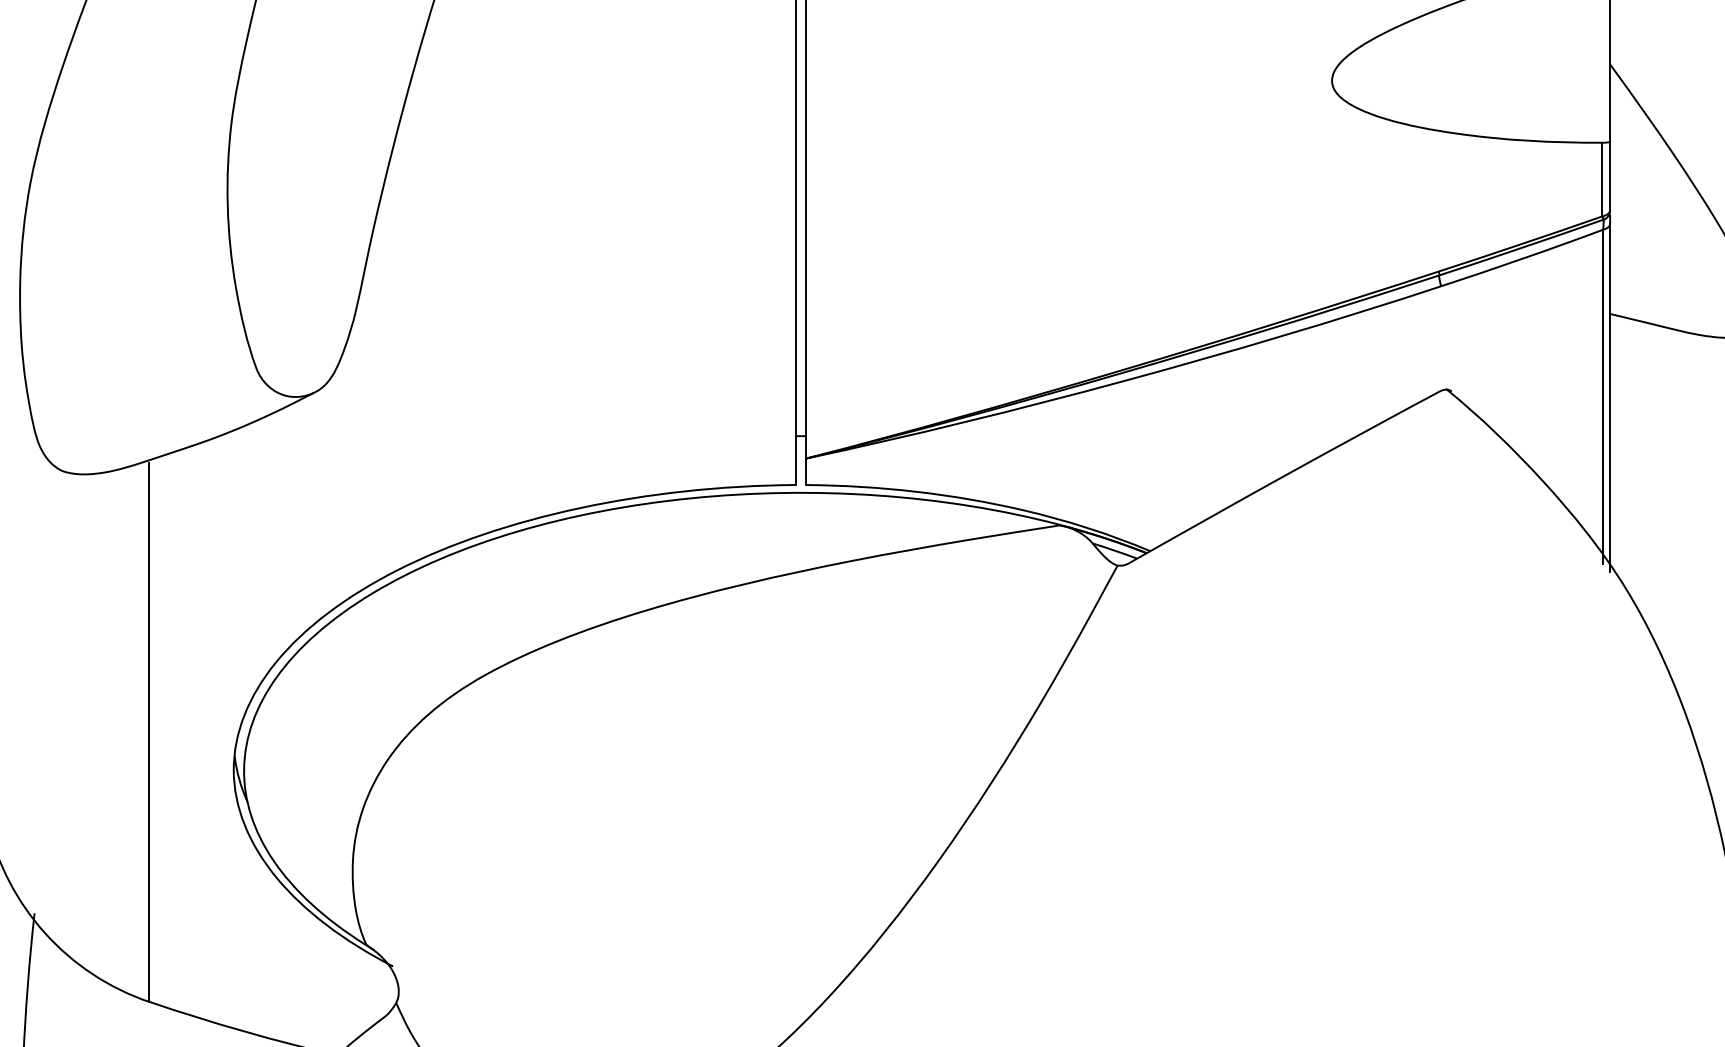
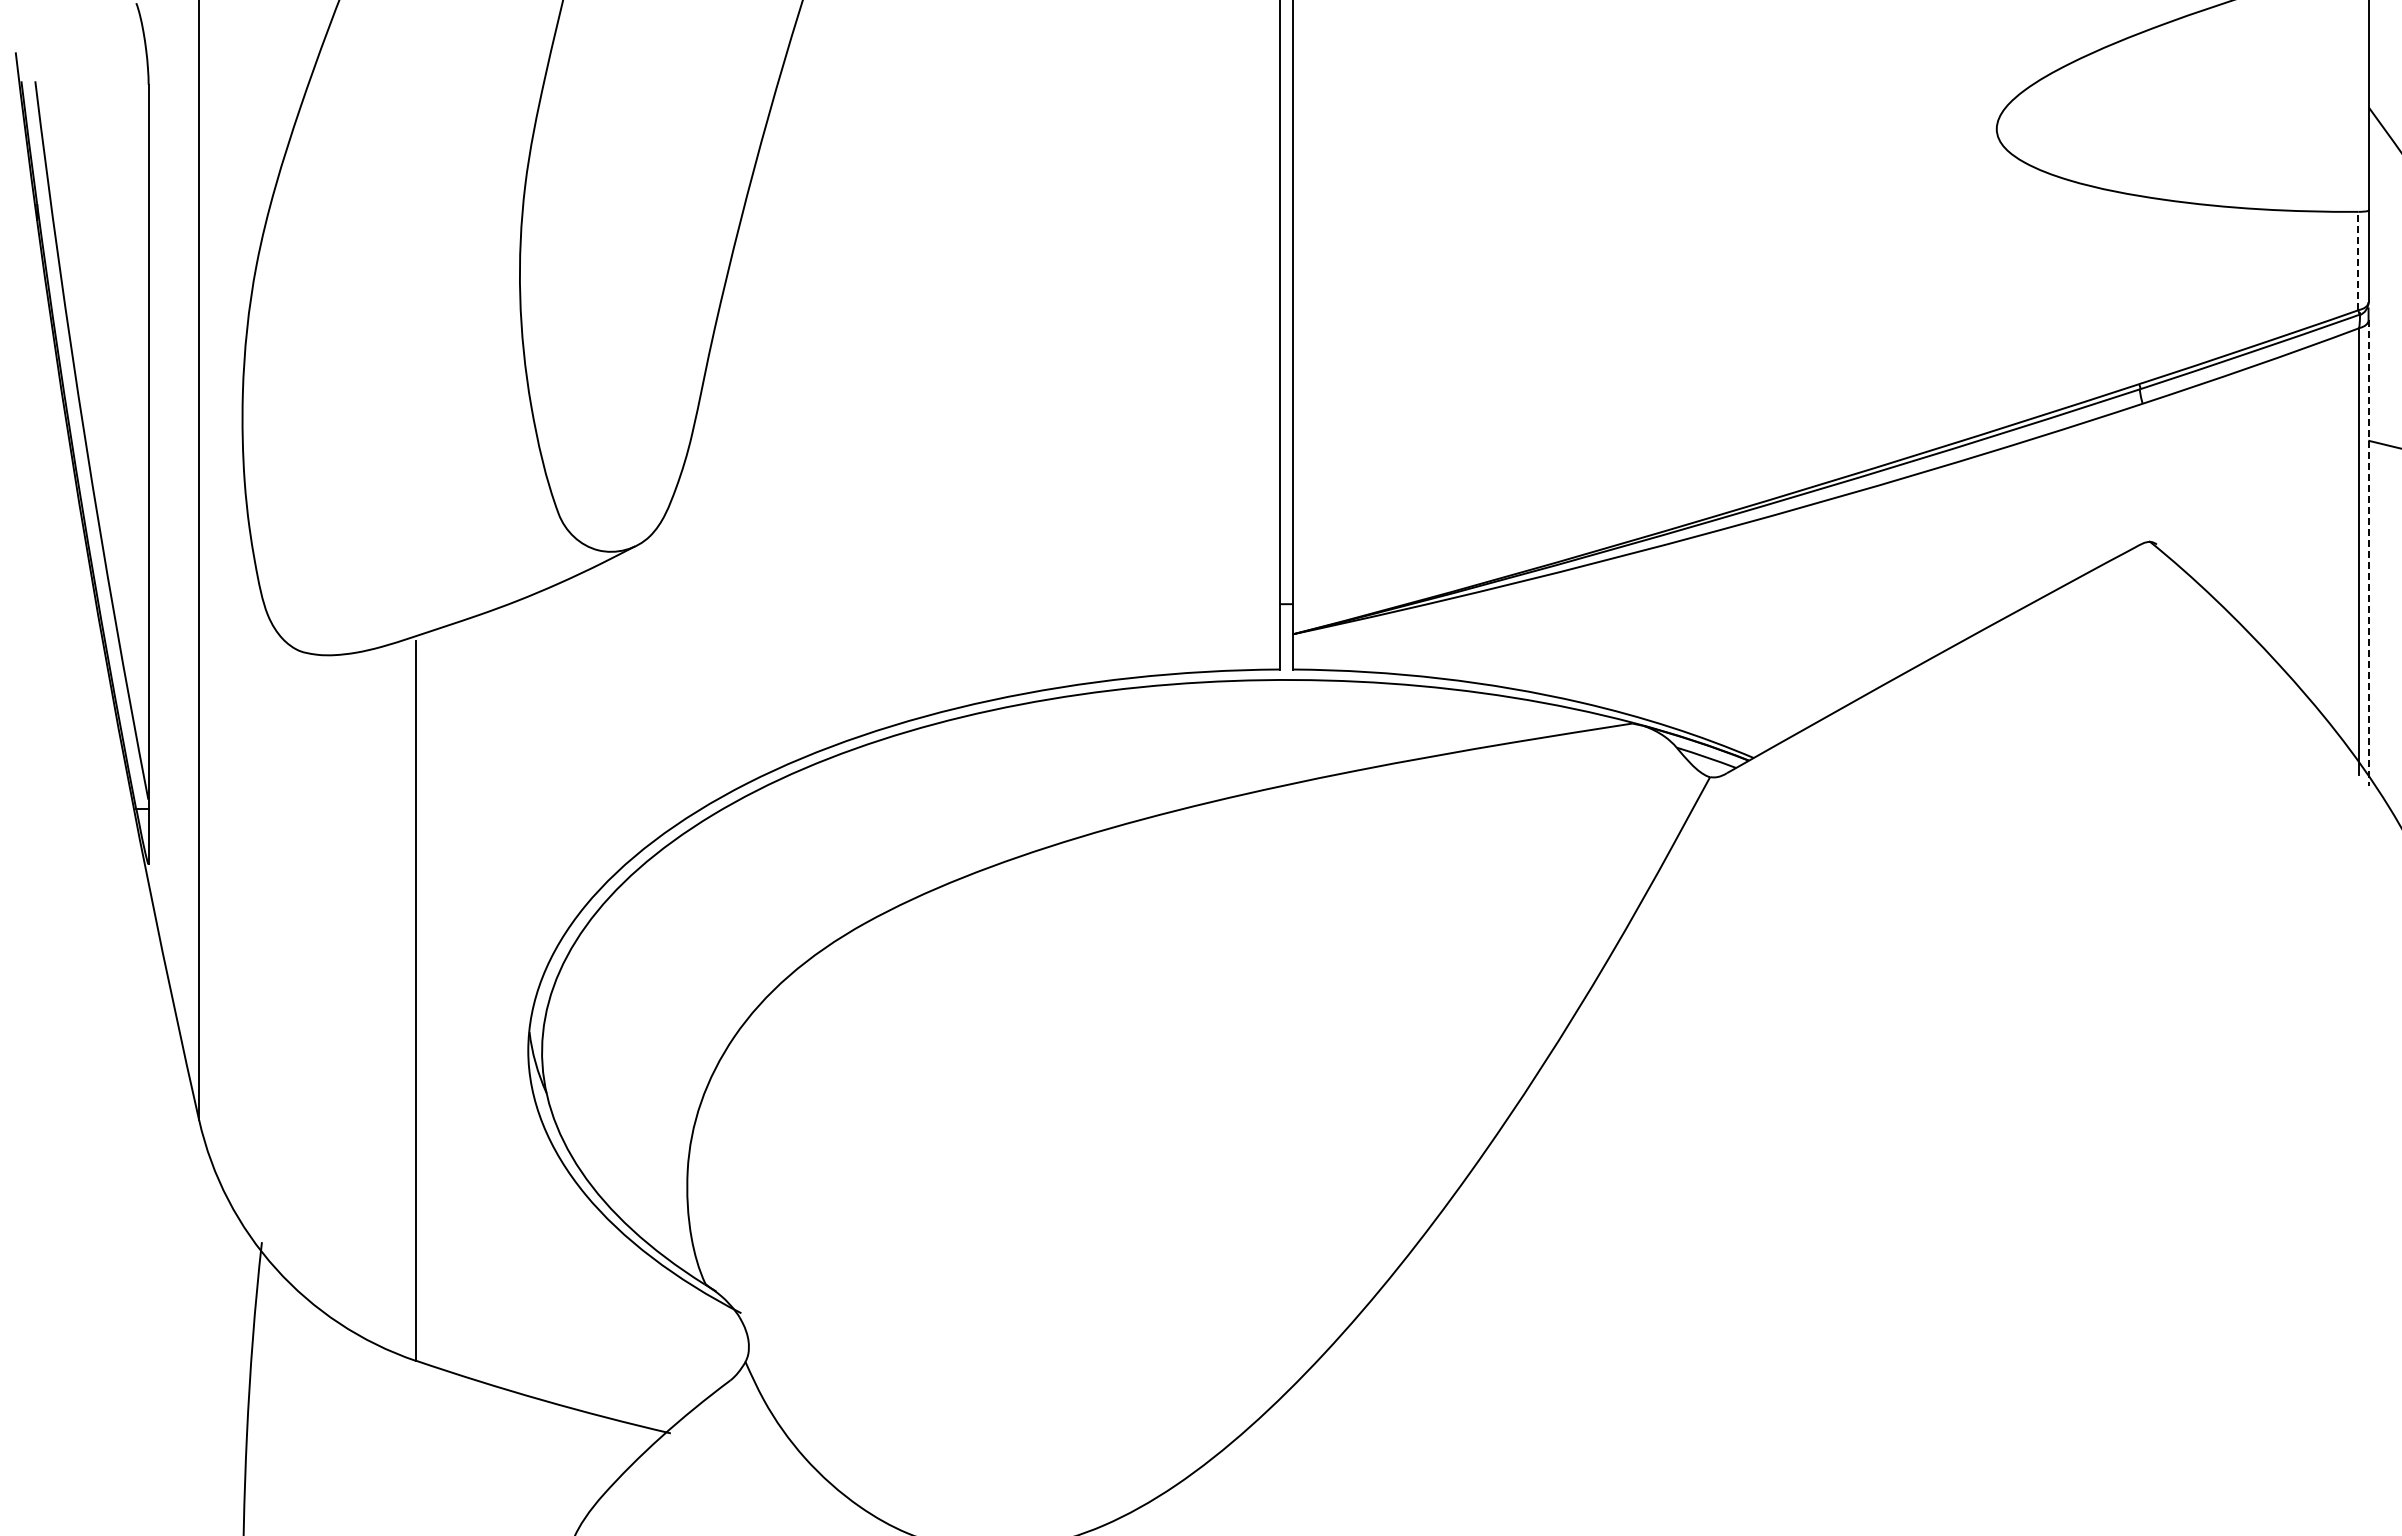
line: (1602, 179) -> (2358, 260), solid -> dashed
line: (1610, 398) -> (2368, 553), solid -> dashed

